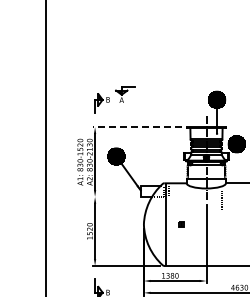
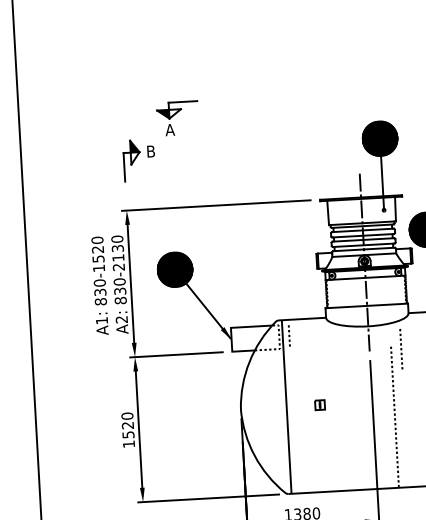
part: (125, 94) -> (177, 117), moved
line: (137, 127) -> (216, 206), dashed -> solid
line: (114, 196) -> (175, 353), added
line: (216, 231) -> (394, 415), added

